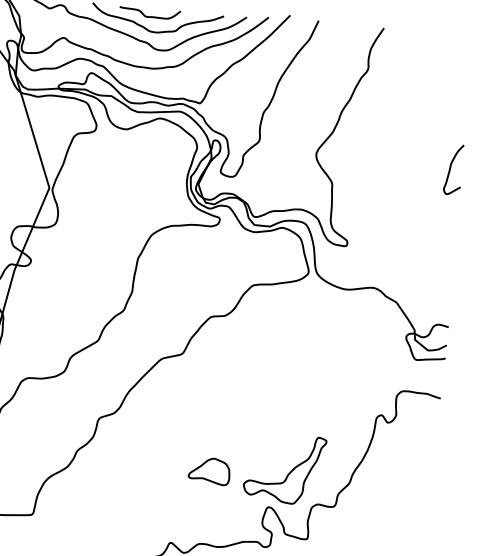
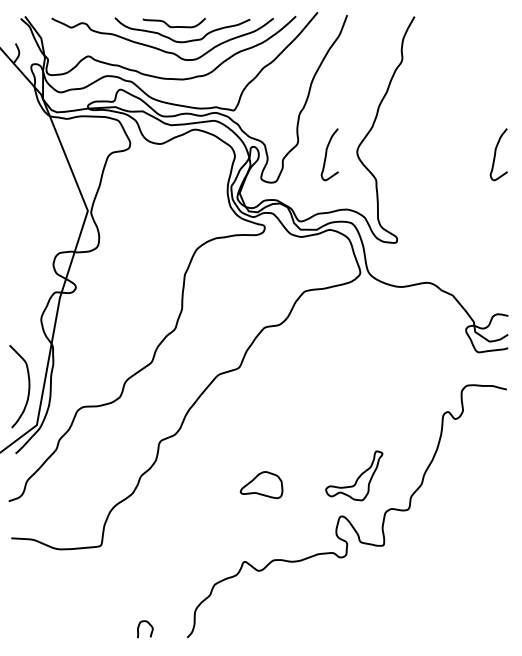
curve: (287, 152) -> (327, 152), added
part: (285, 468) -> (354, 475), size x0.7
part: (209, 471) -> (261, 485), moved

